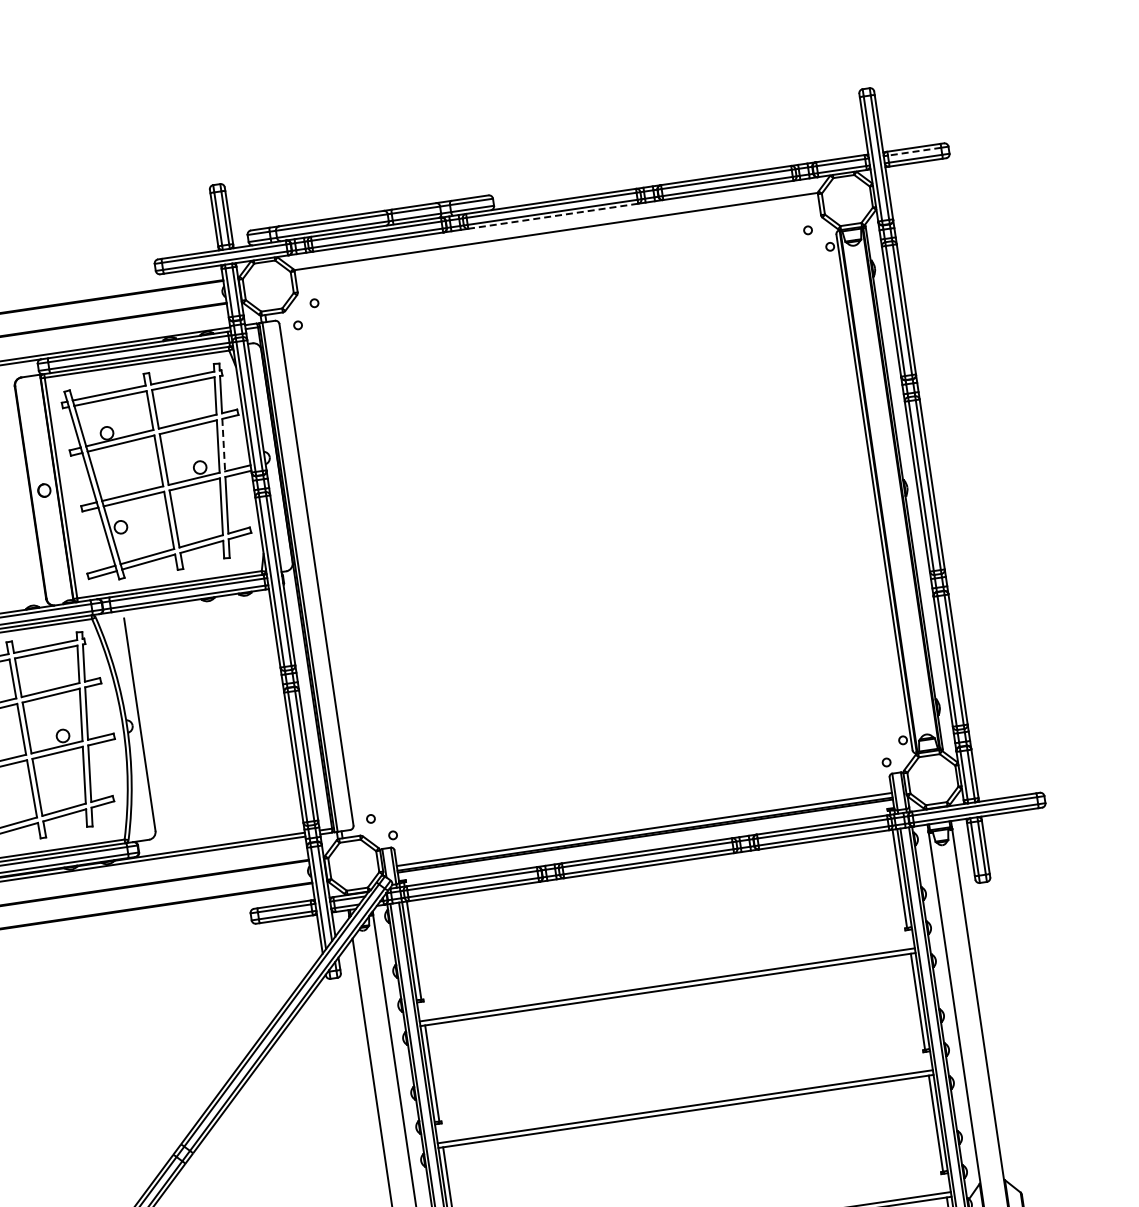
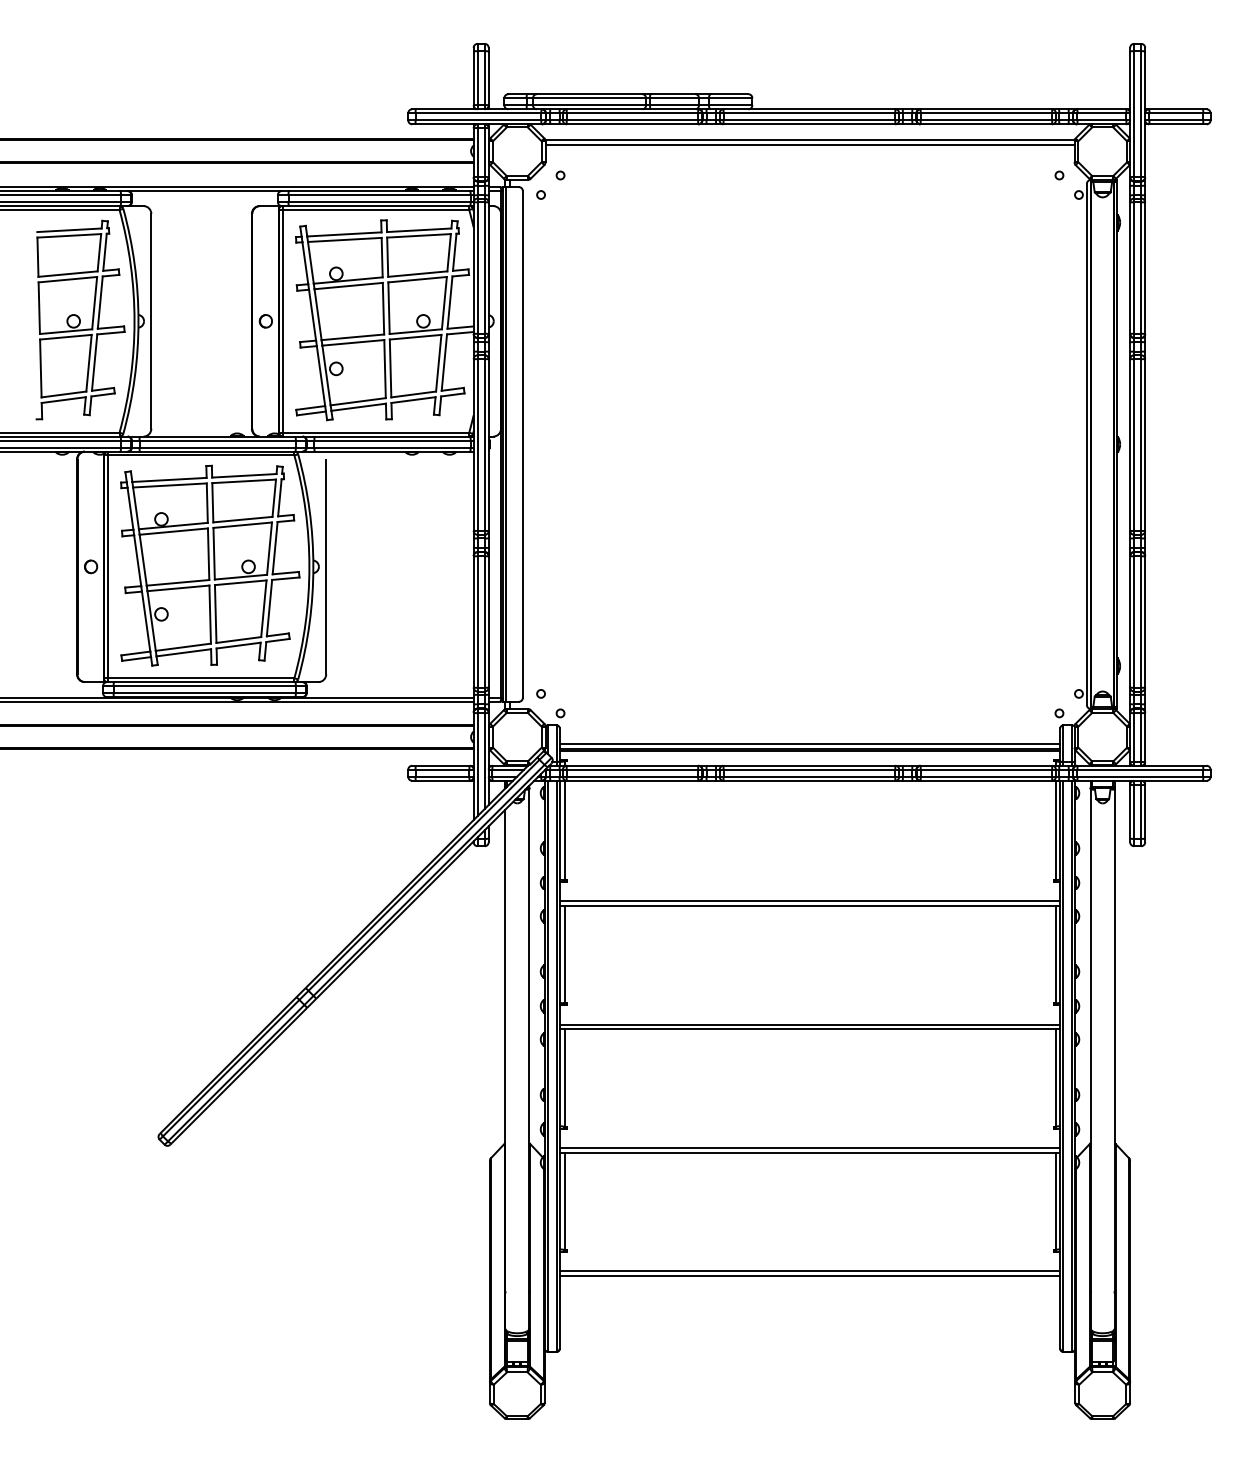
line: (914, 151) -> (1176, 113), dashed -> solid
line: (553, 216) -> (809, 124), dashed -> solid
line: (556, 236) -> (809, 144), added
line: (223, 446) -> (449, 303), dashed -> solid

